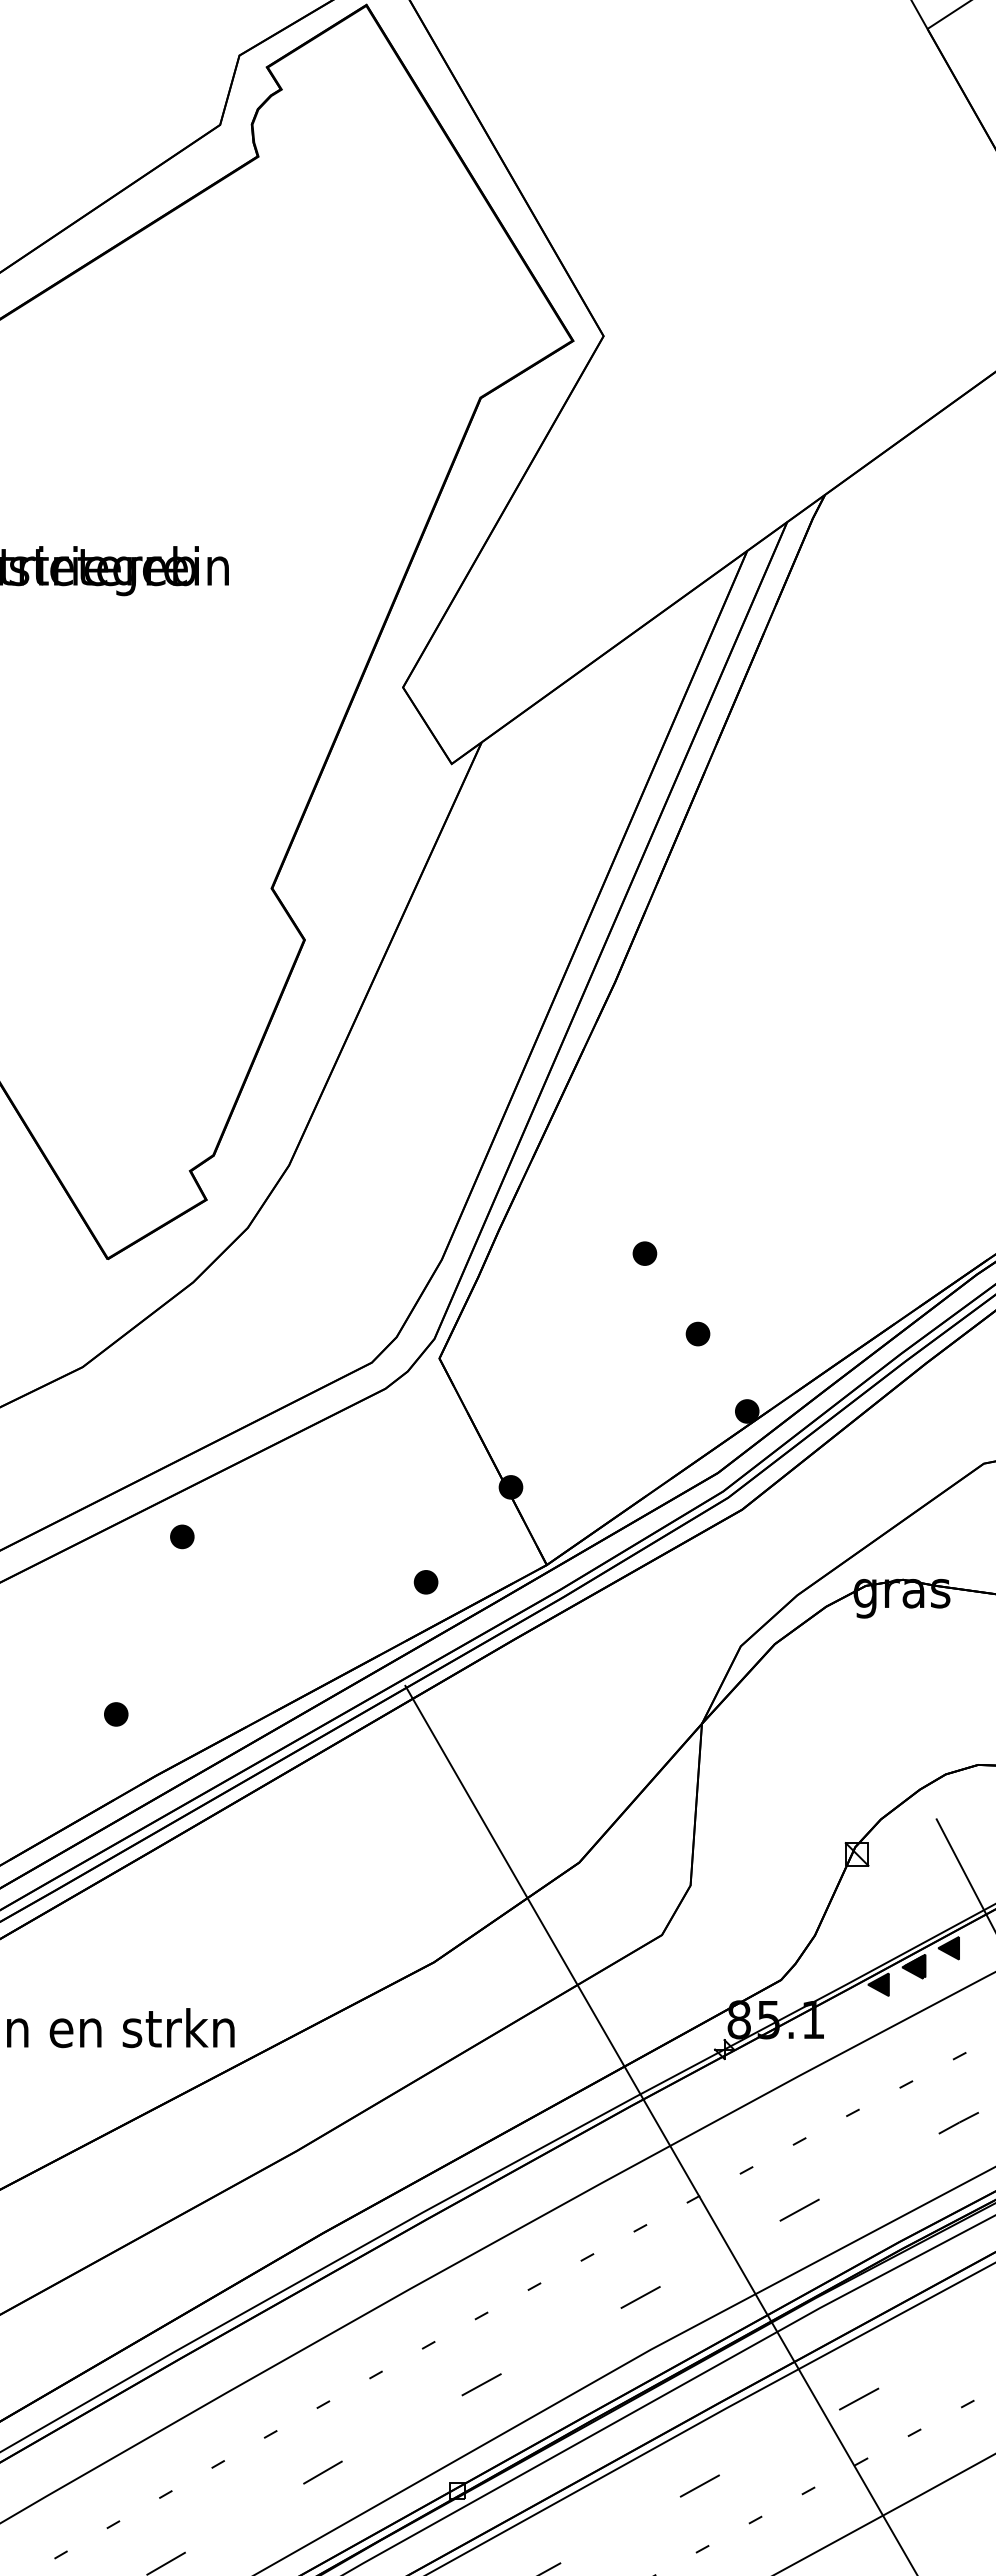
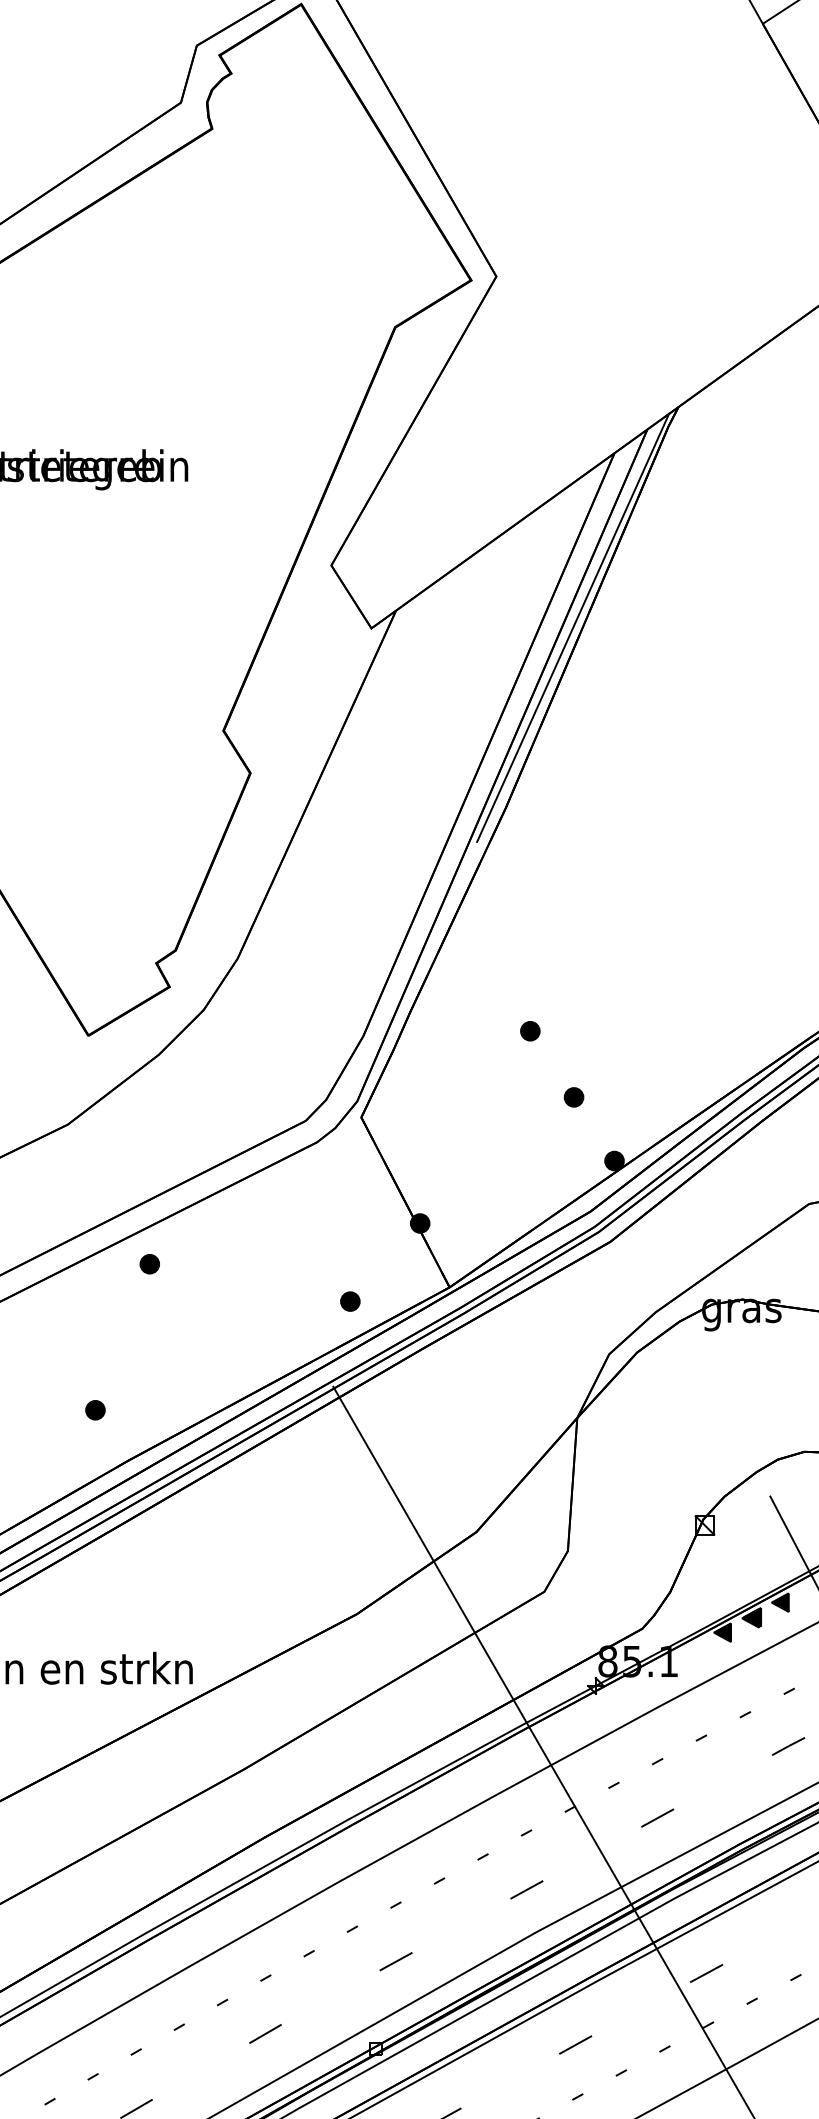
line: (696, 763) -> (572, 628), added

